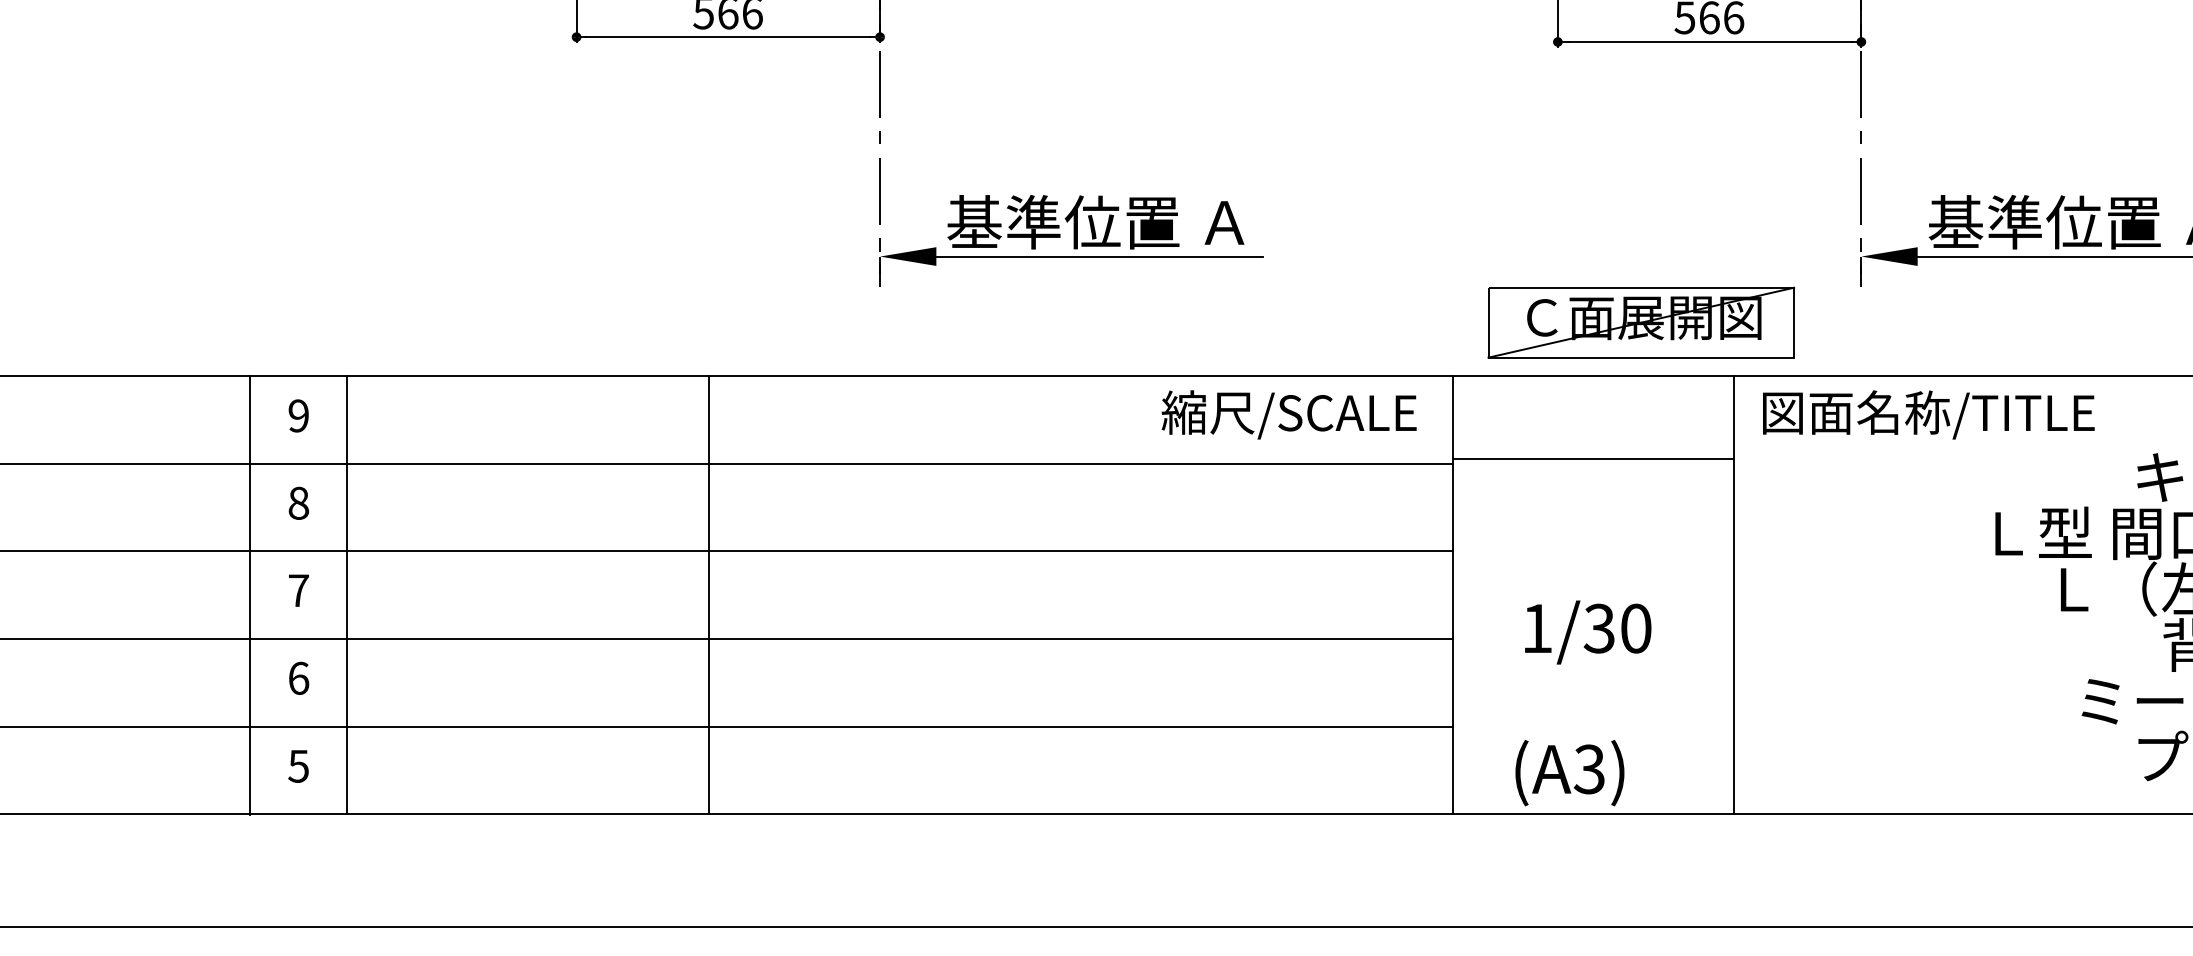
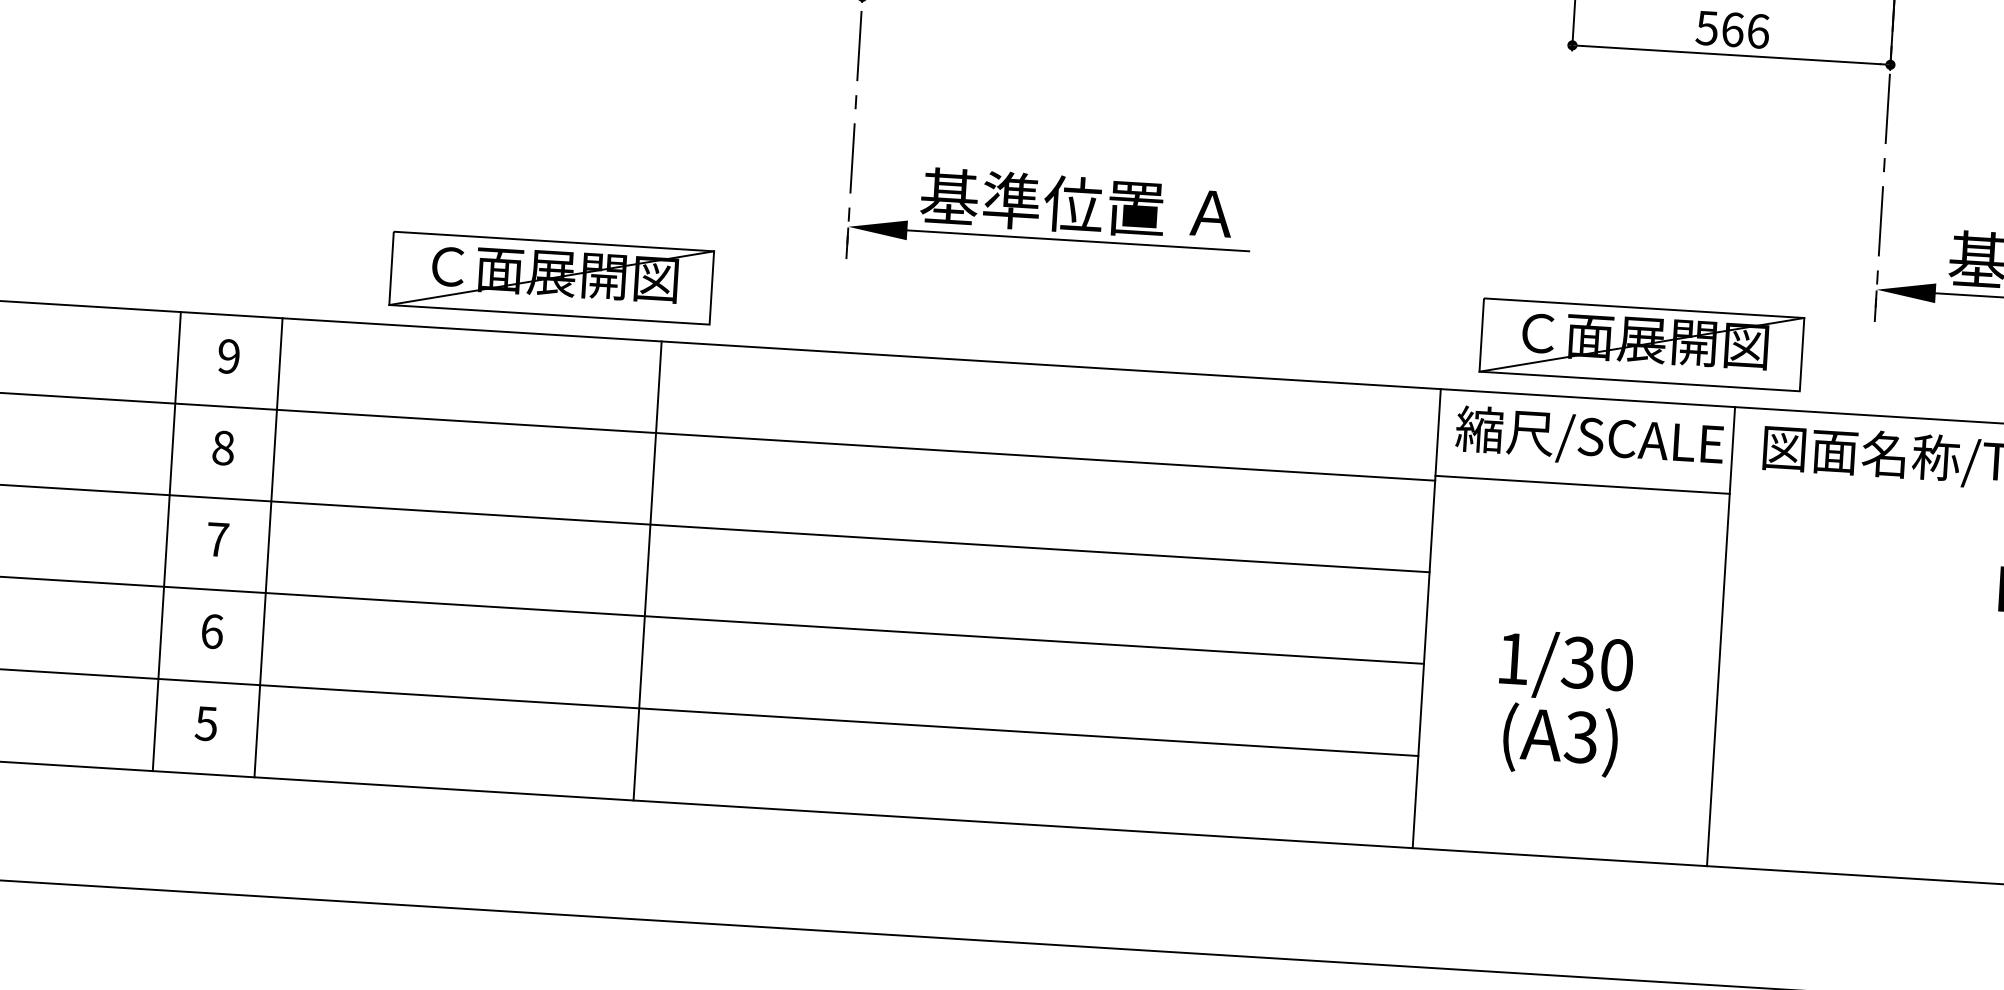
part: (600, 322) -> (551, 277), added
text: (1288, 414) -> (1589, 438), moved
text: (1569, 773) -> (1560, 740), moved

